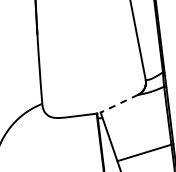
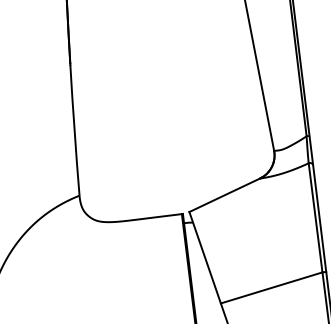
line: (119, 103) -> (224, 194), dashed -> solid

